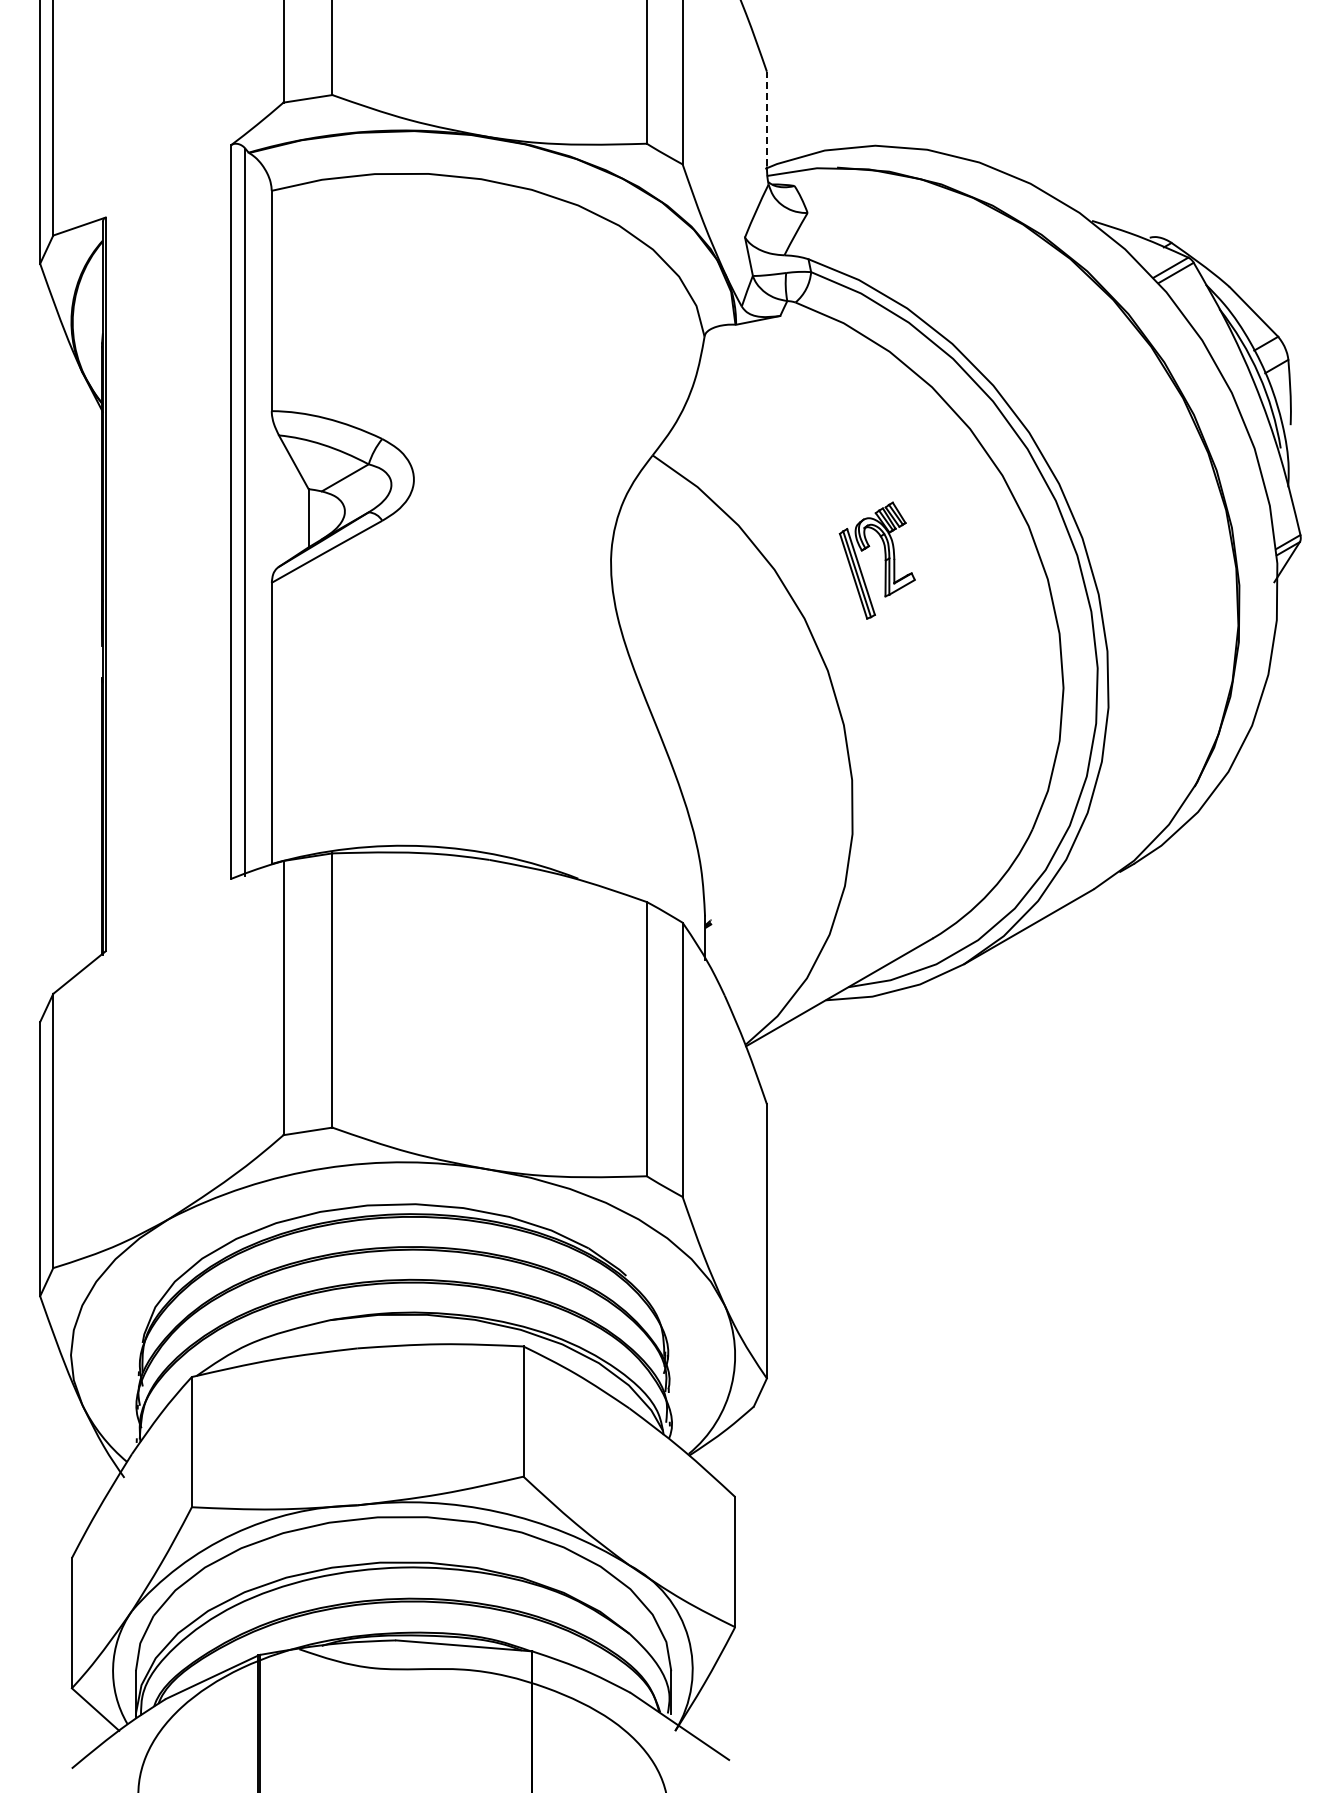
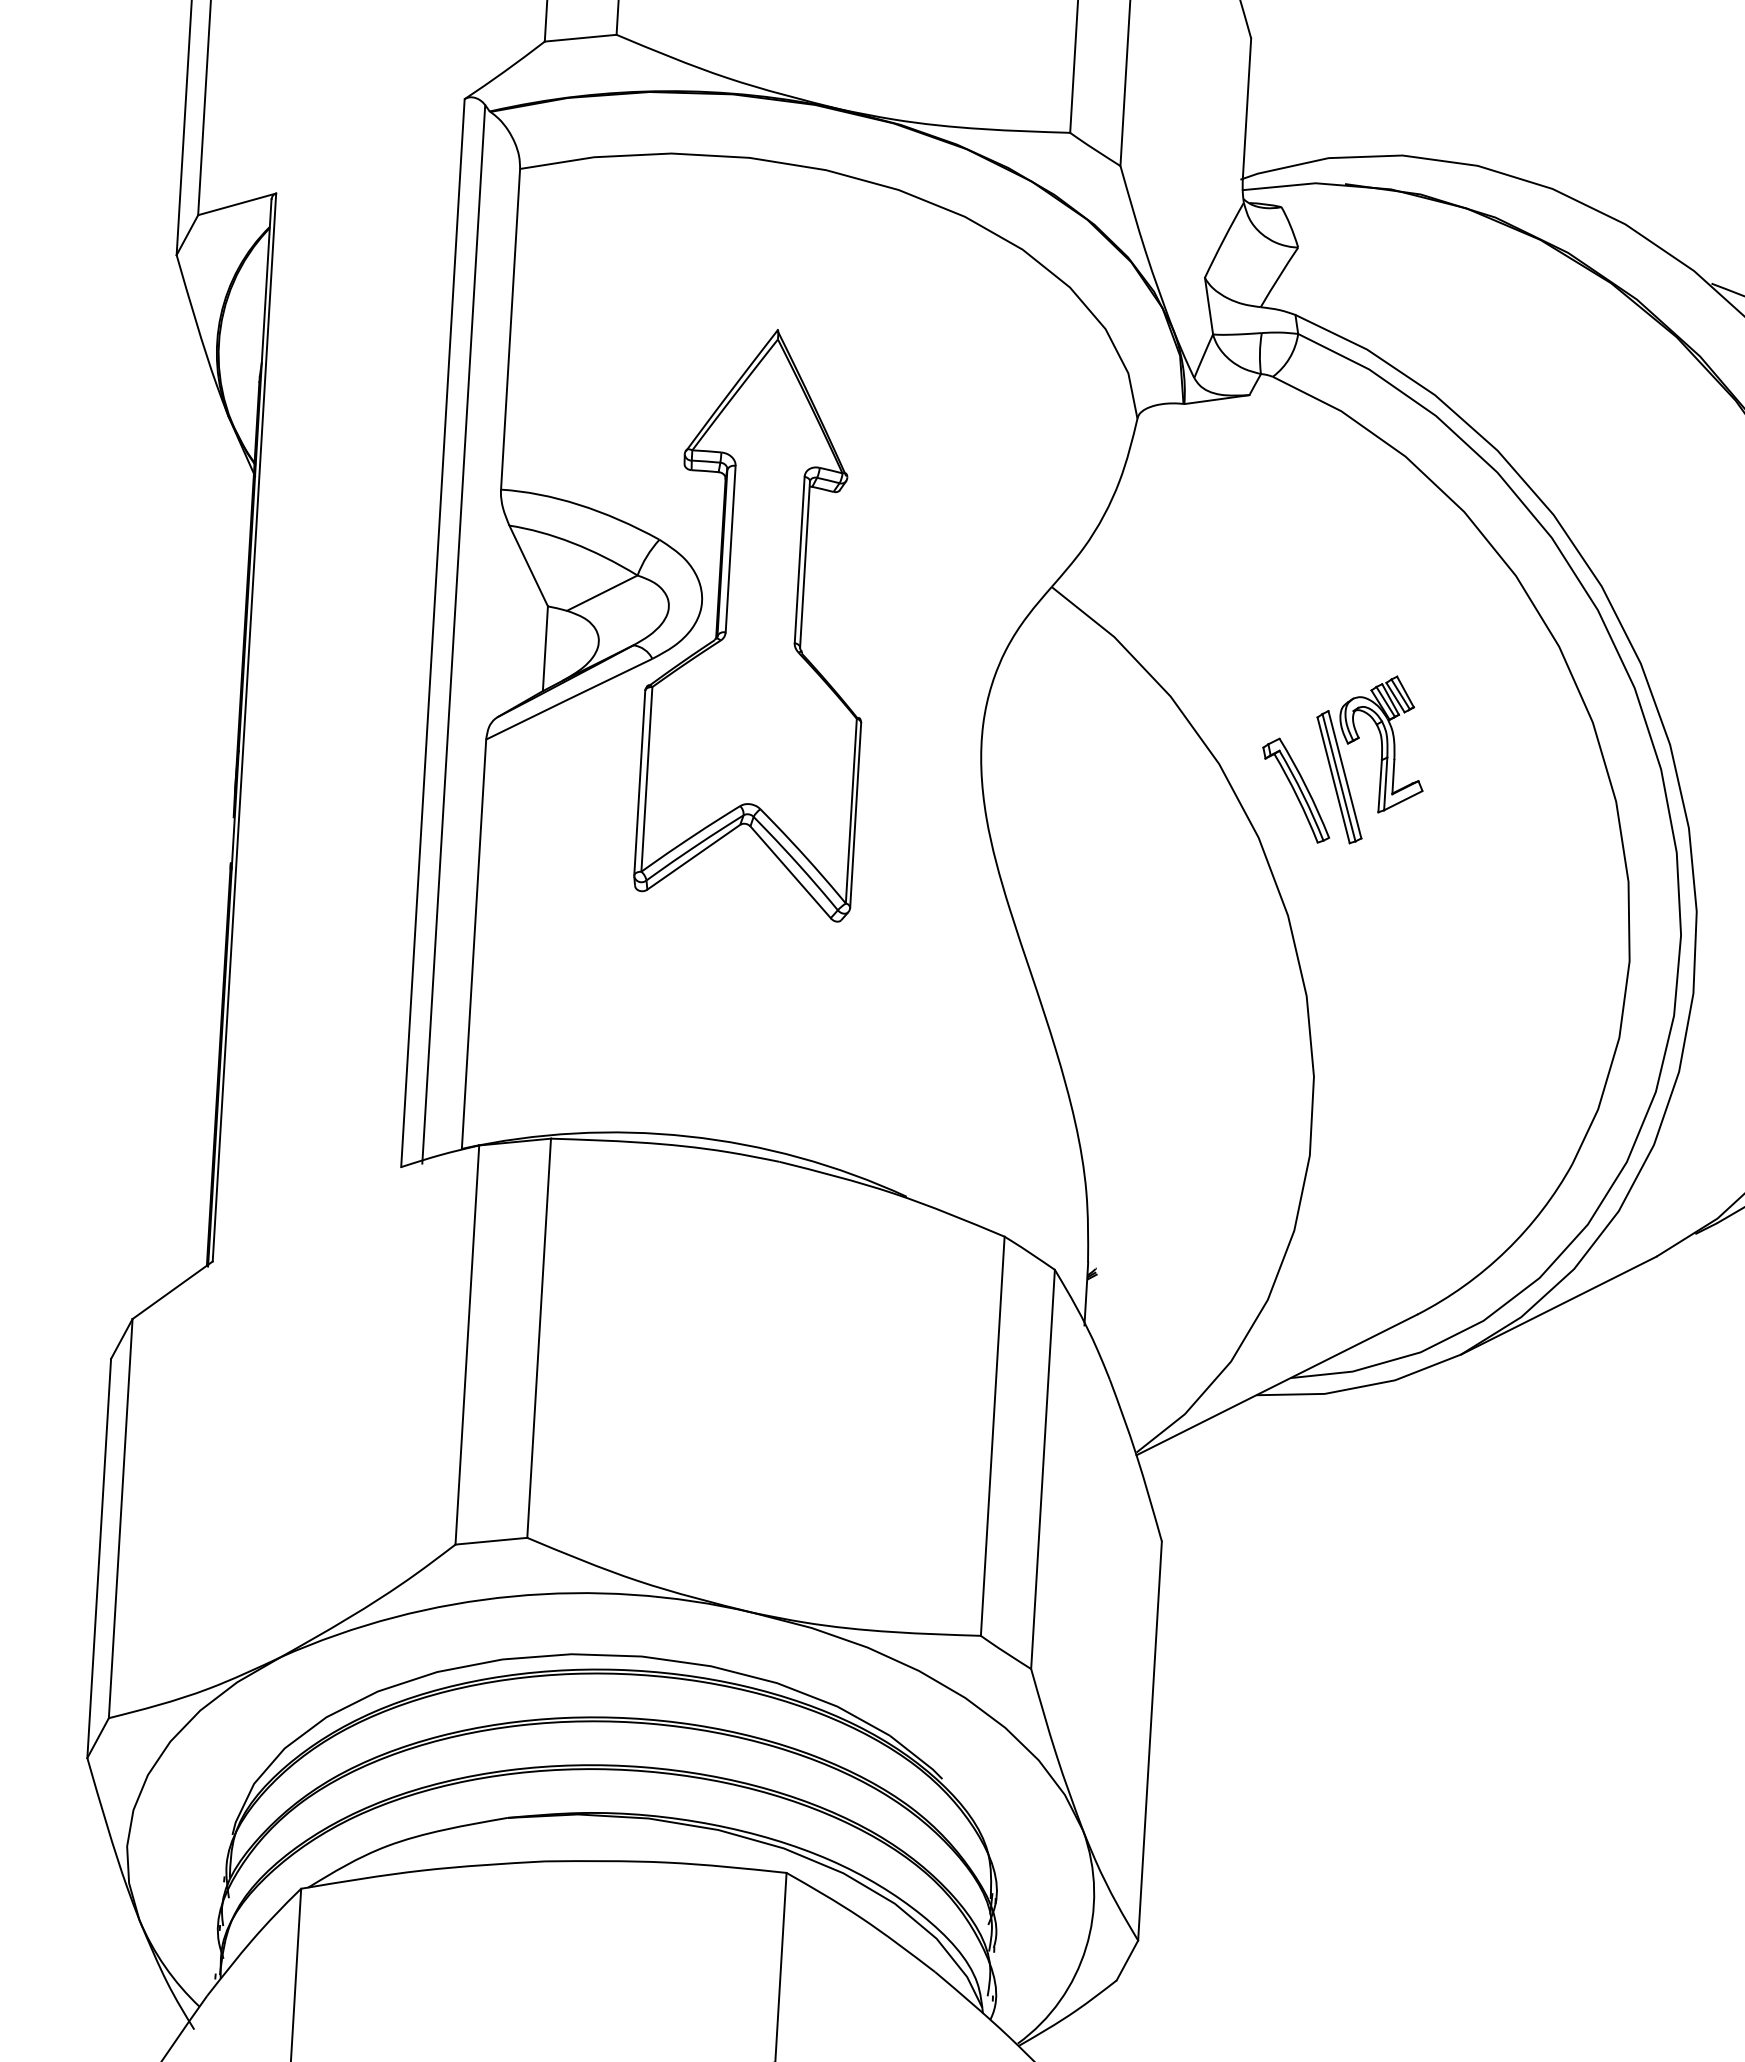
line: (766, 118) -> (1246, 106), dashed -> solid
part: (452, 491) -> (757, 622), added
part: (828, 584) -> (1296, 790), added

